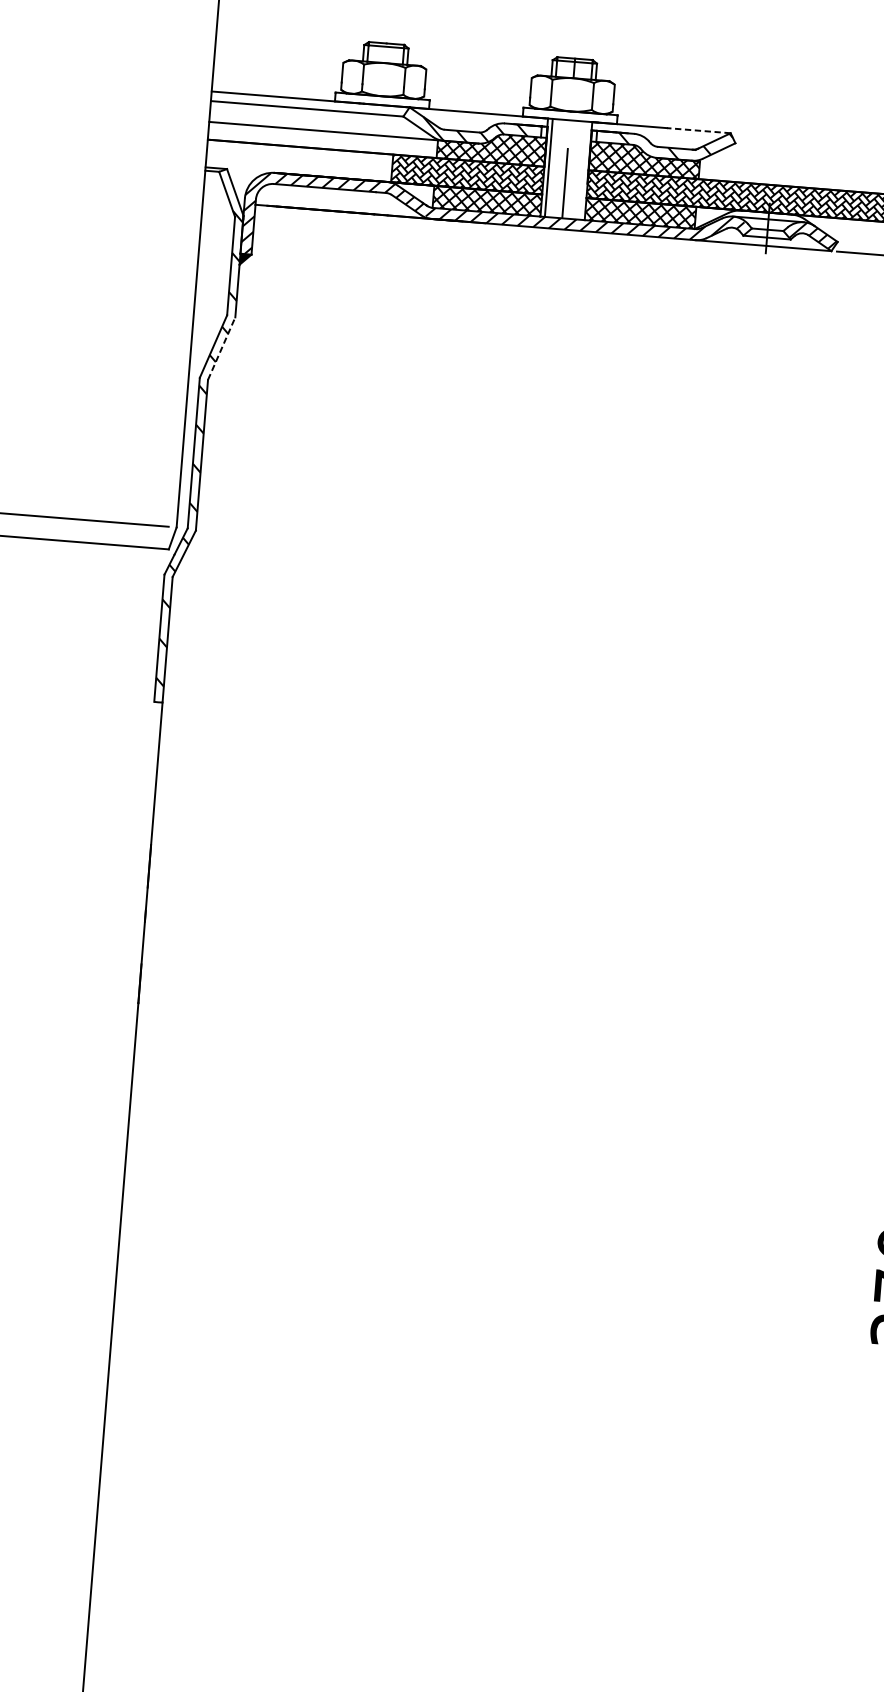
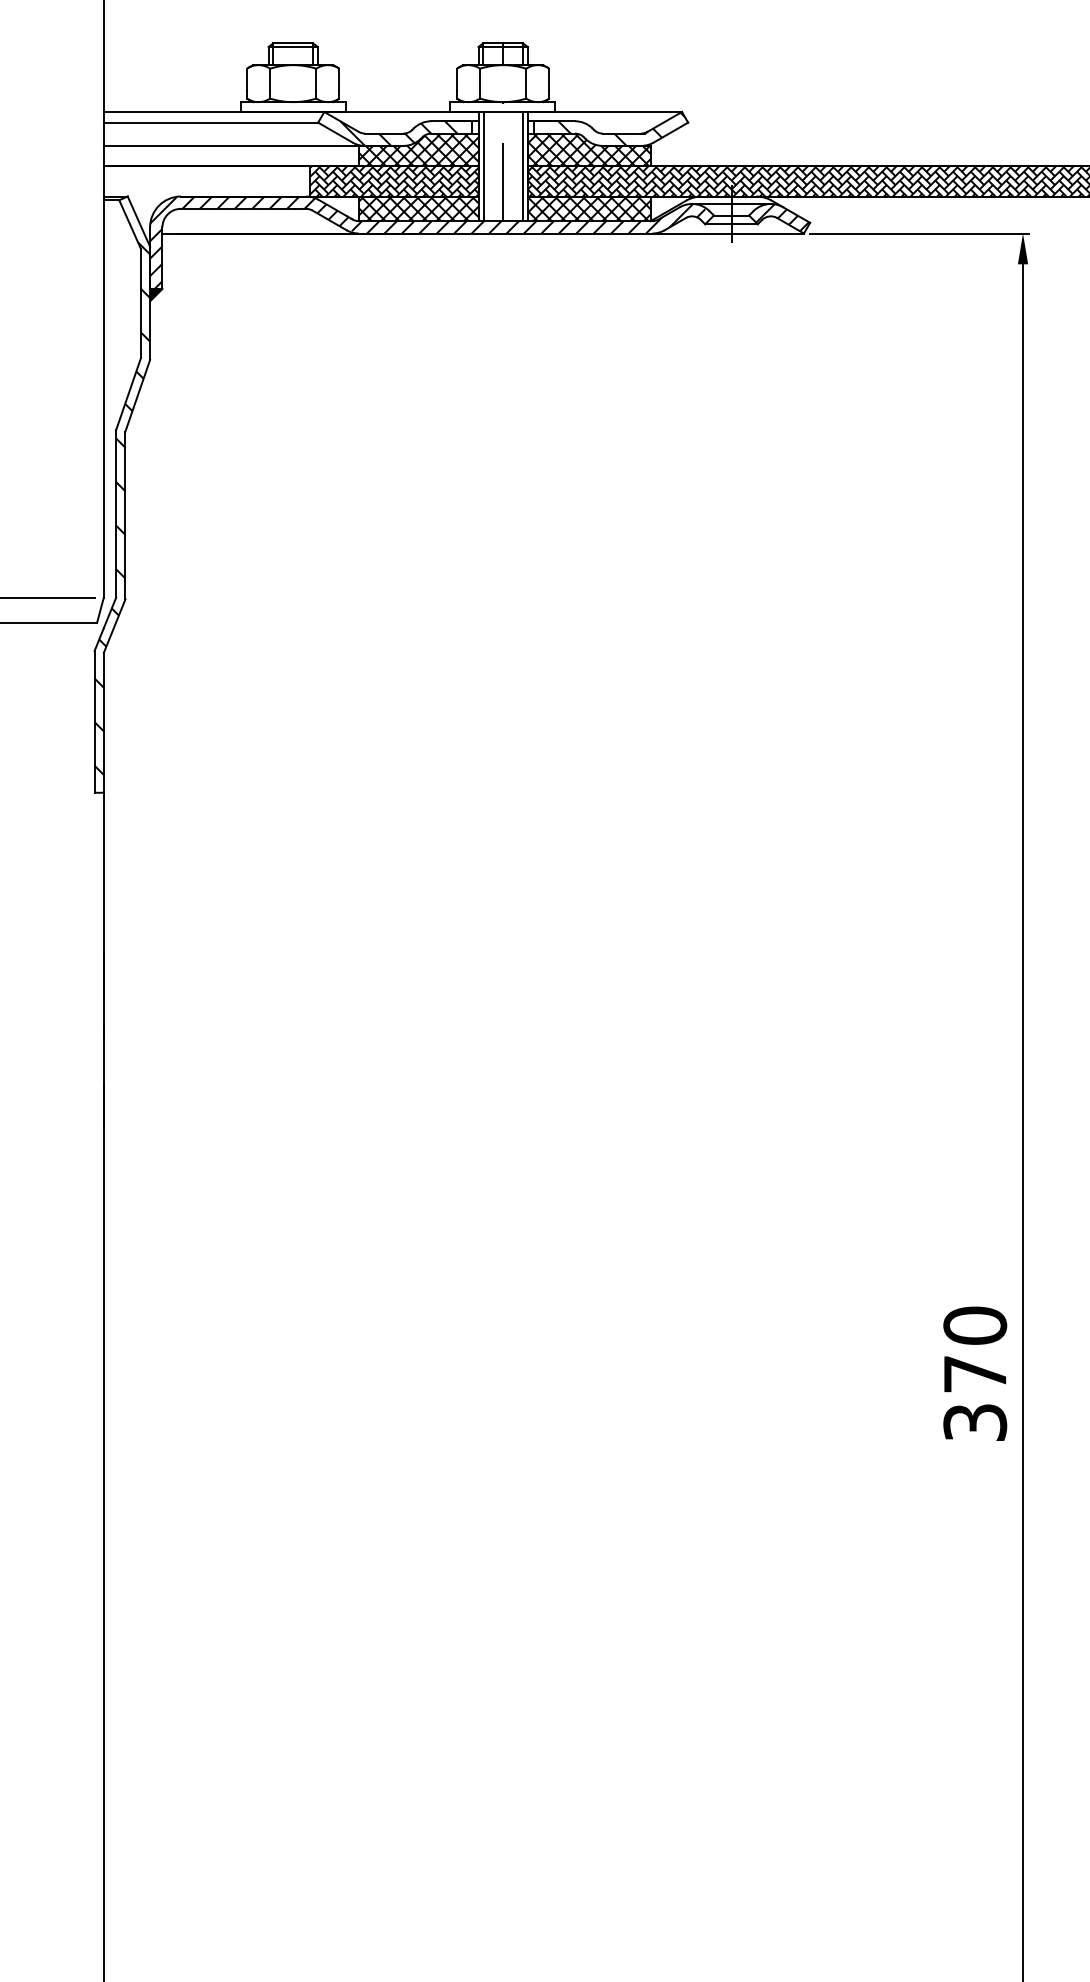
line: (698, 131) -> (646, 112), dashed -> solid
line: (584, 170) -> (523, 166), added
line: (221, 348) -> (137, 395), dashed -> solid

